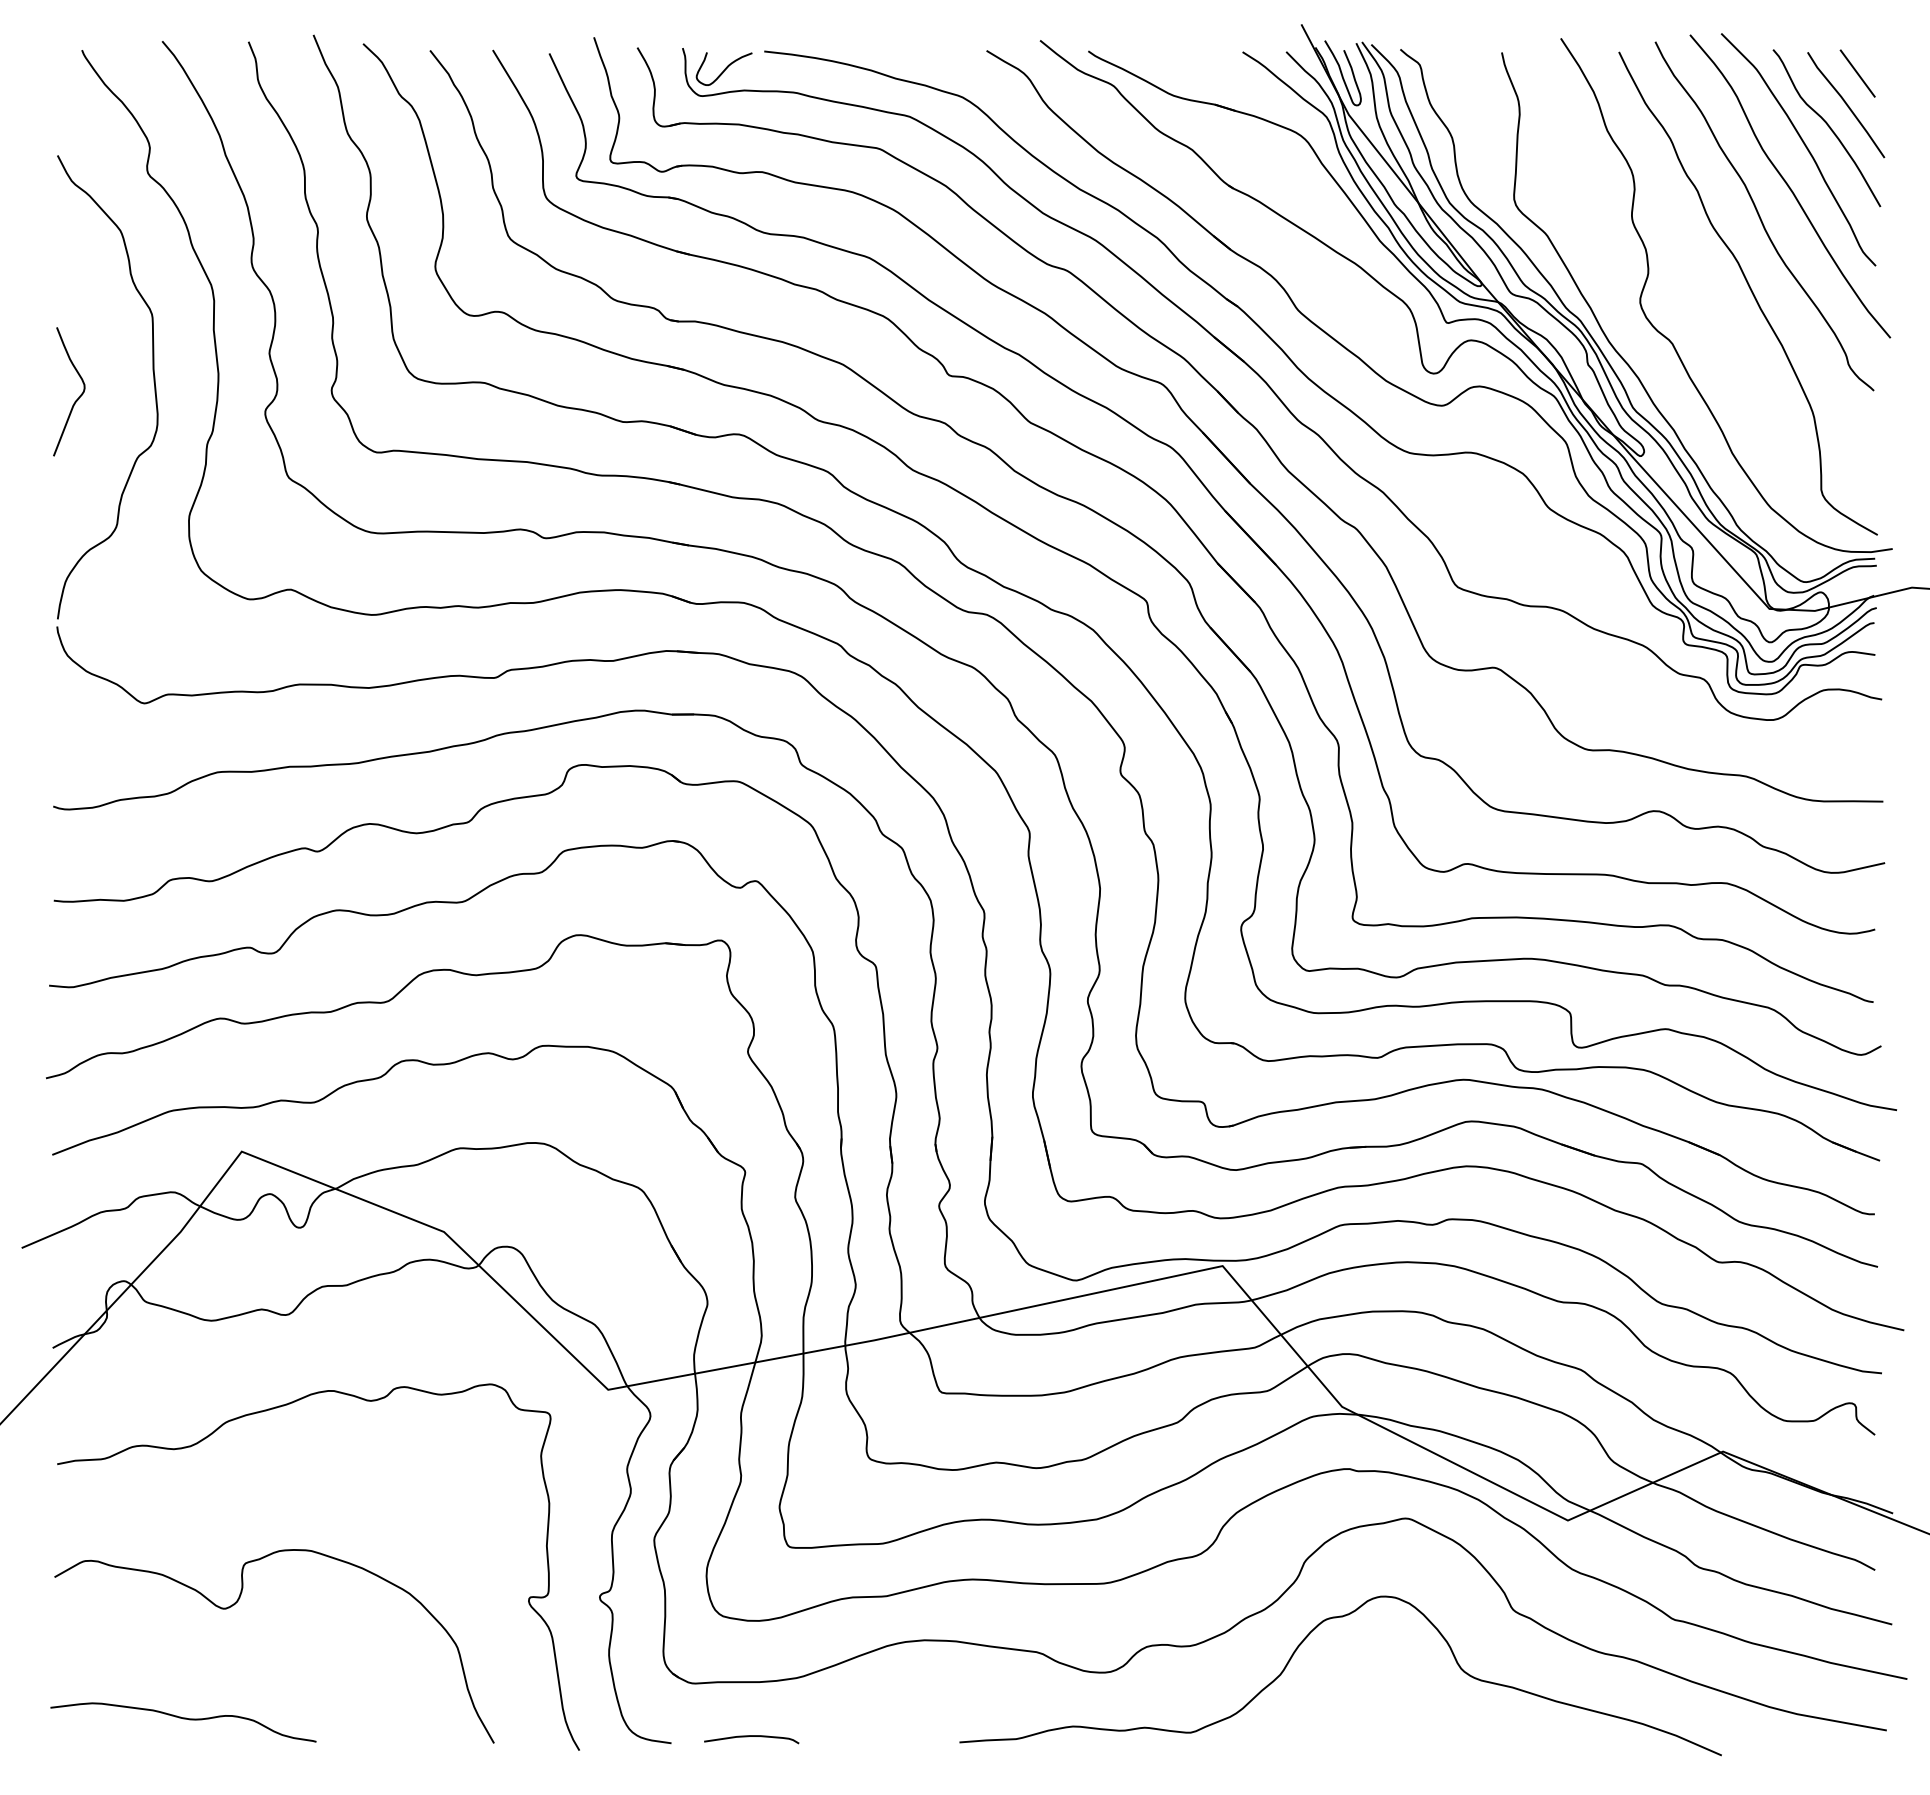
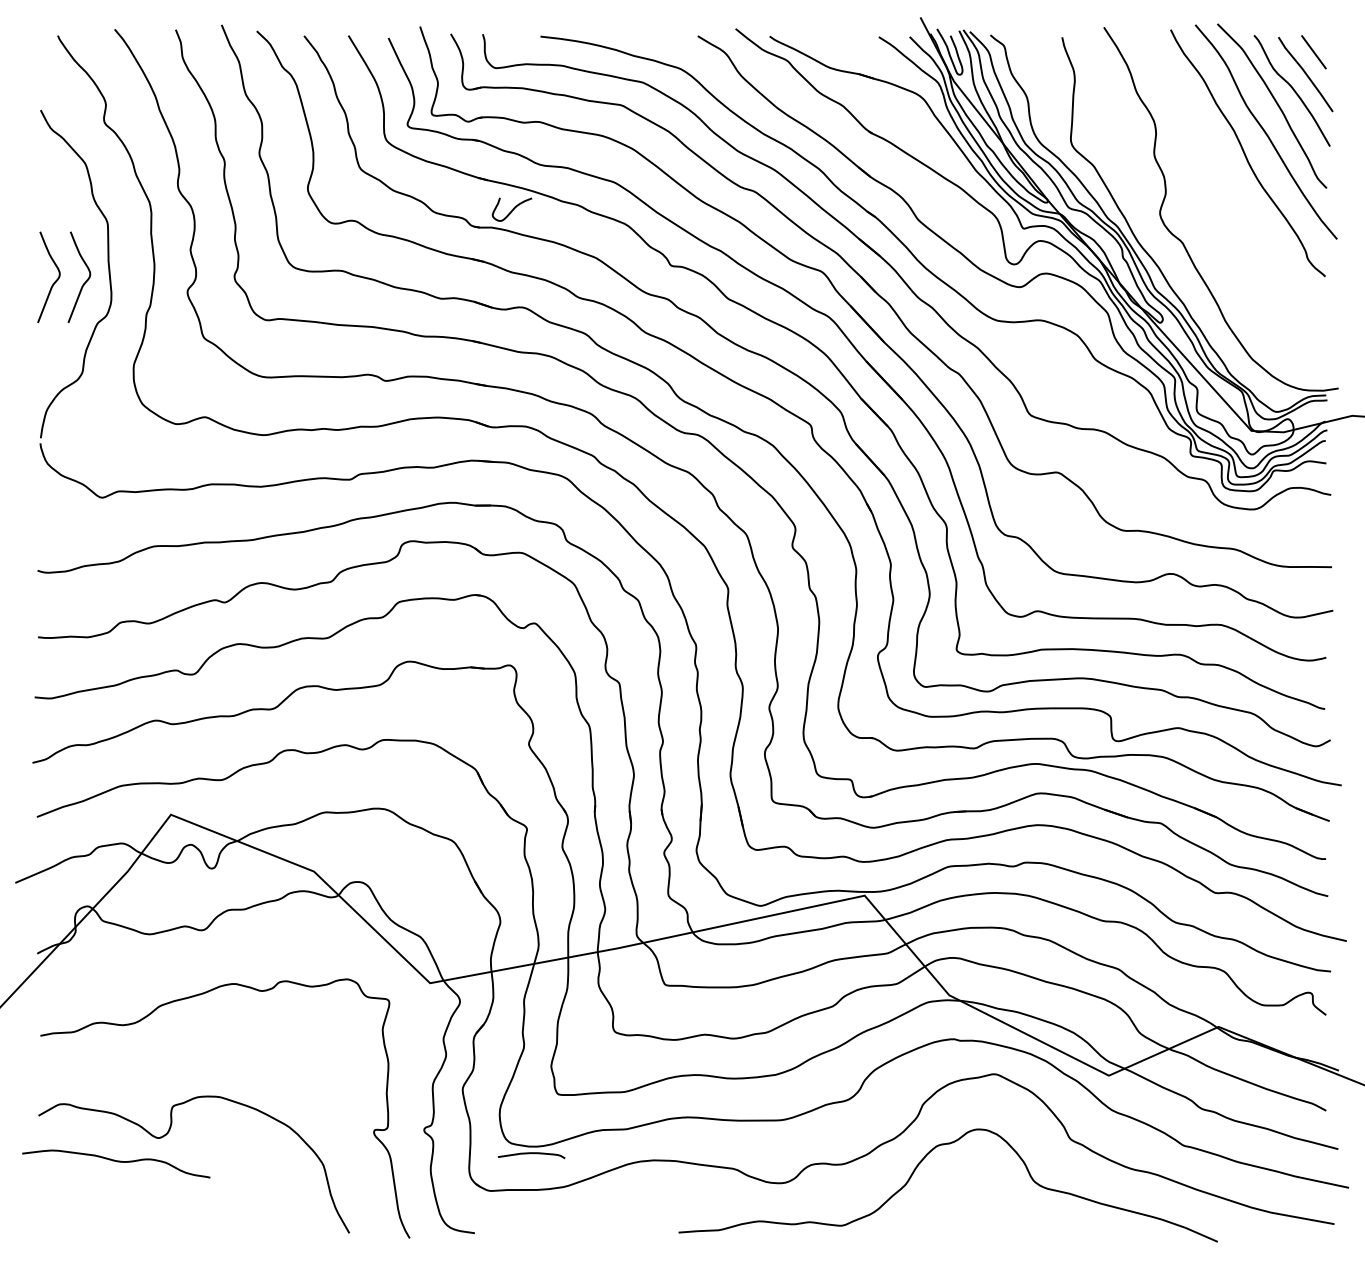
curve: (724, 68) -> (512, 209), moved
curve: (1750, 291) -> (1238, 206), removed
curve: (120, 398) -> (85, 282), added
curve: (183, 1719) -> (116, 1161), moved
curve: (751, 1736) -> (531, 1153), moved

